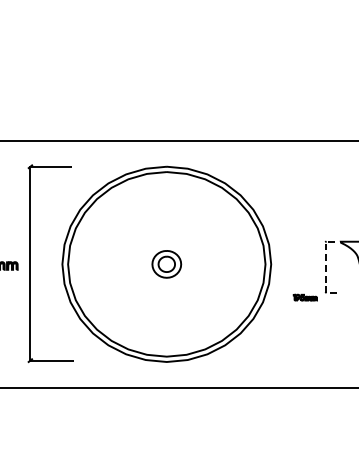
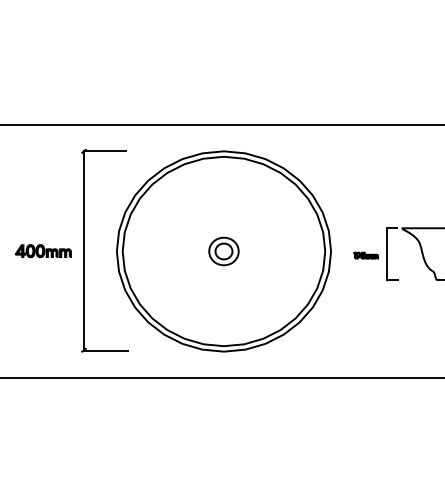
line: (326, 266) -> (387, 253), dashed -> solid
part: (304, 297) -> (365, 255), moved

